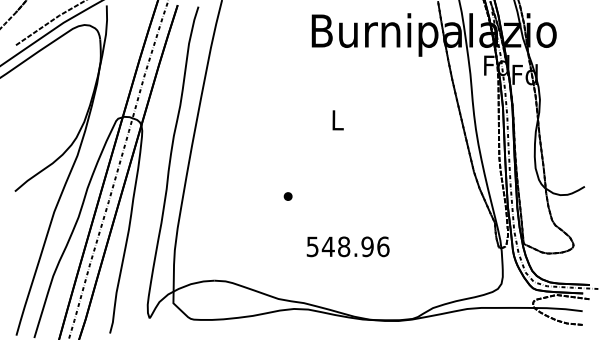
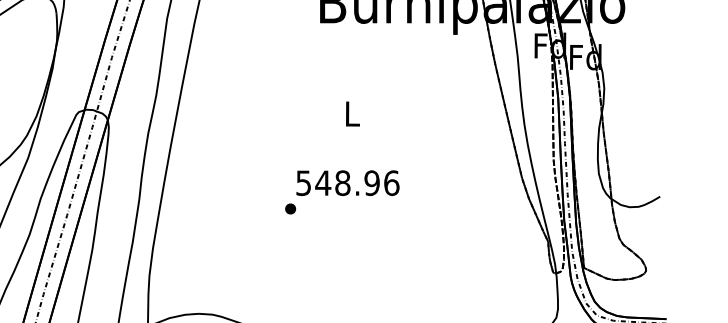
text: (347, 246) -> (347, 182), moved

